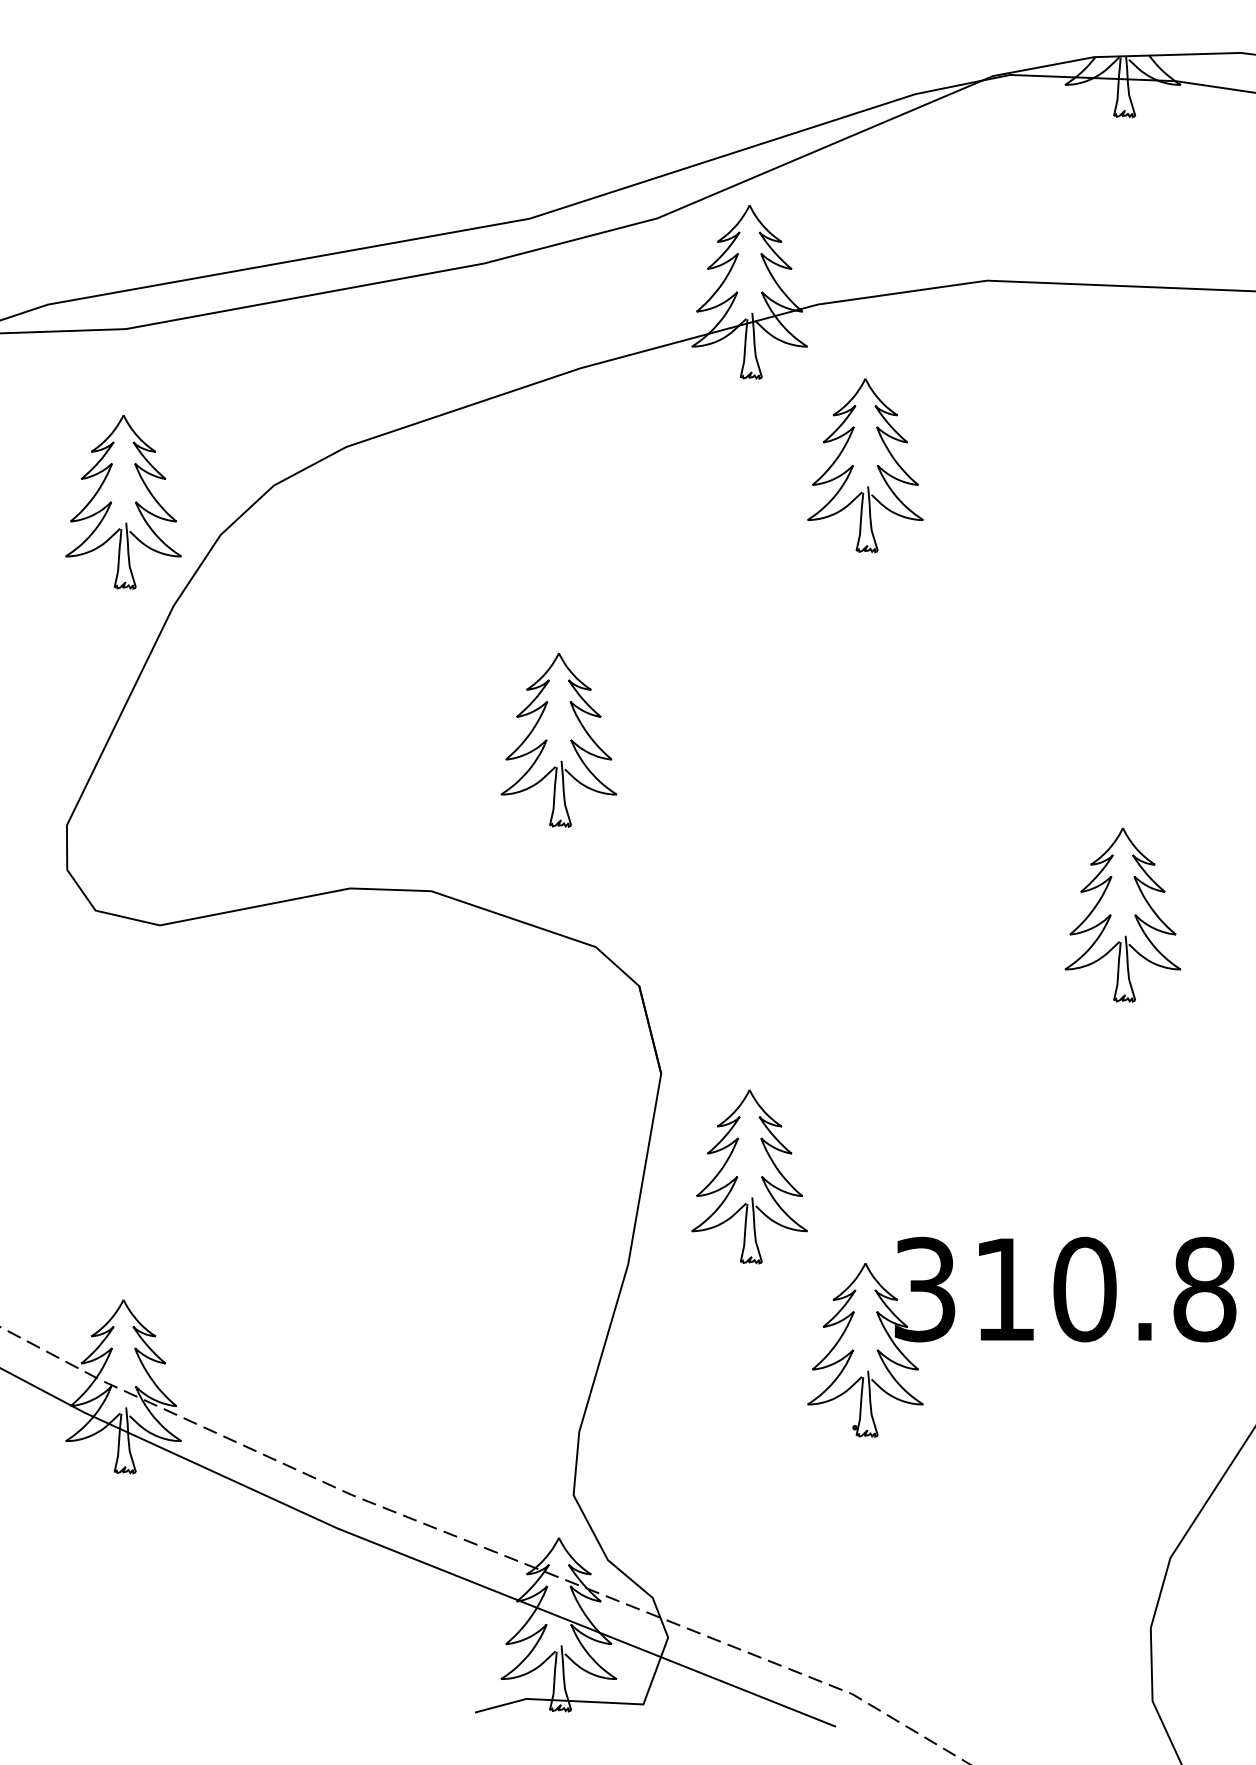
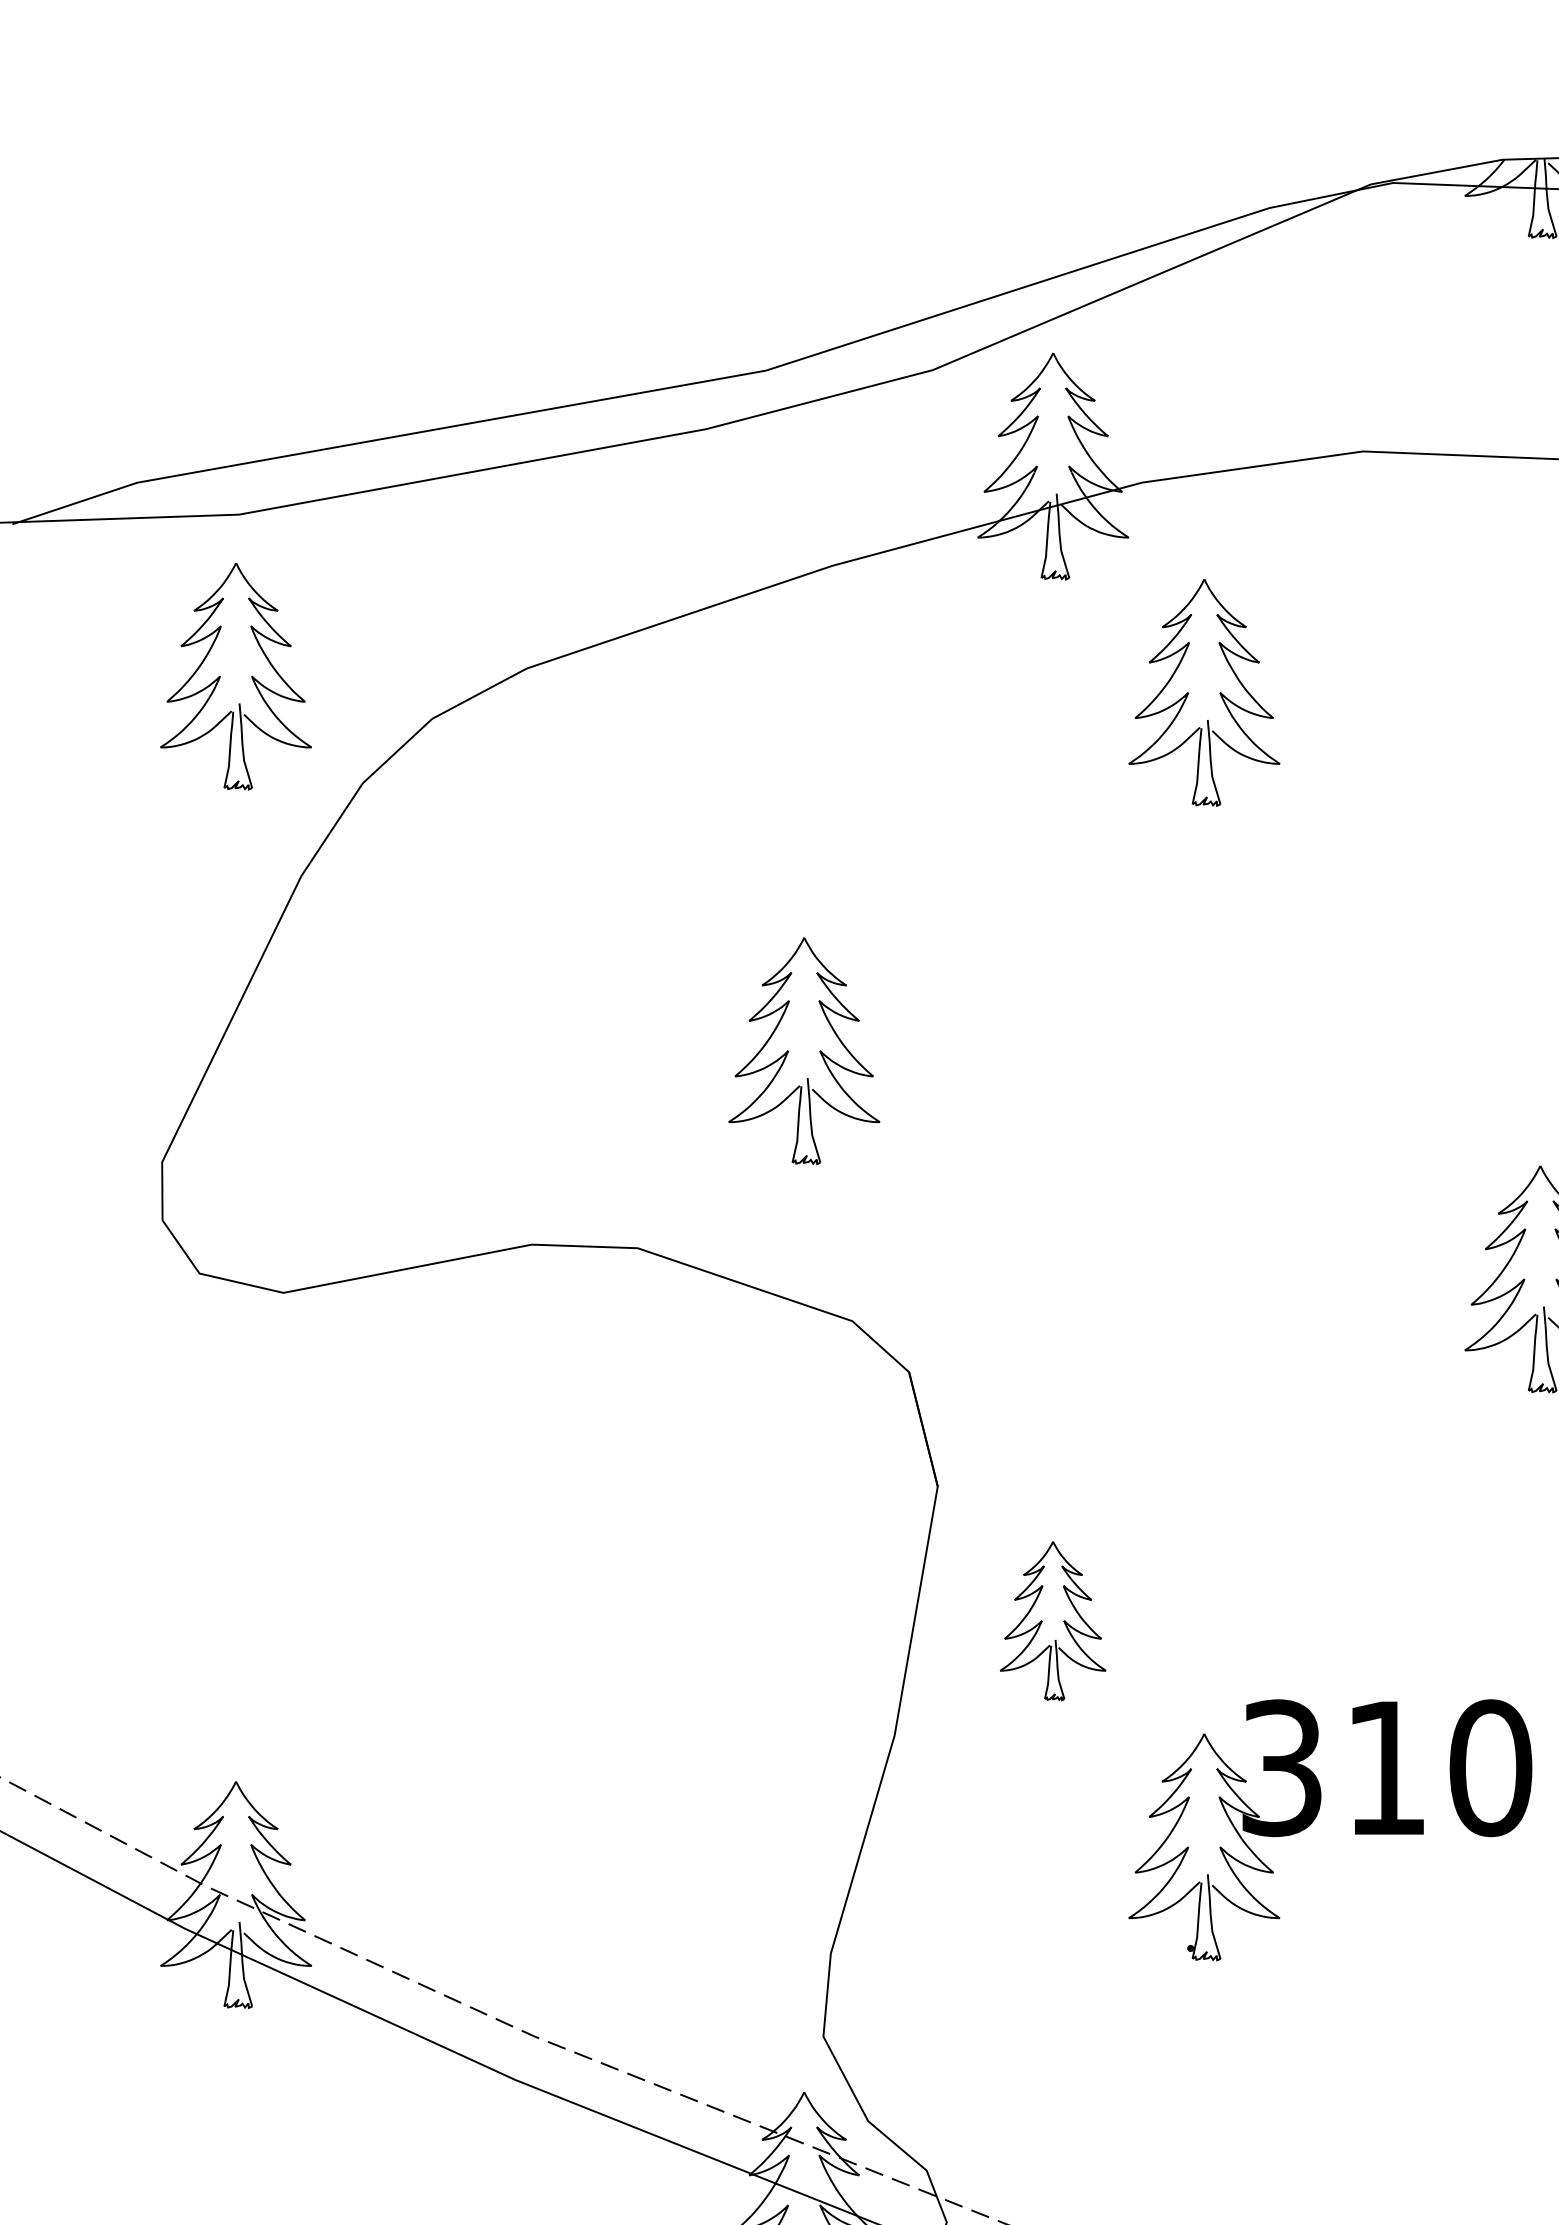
part: (111, 502) -> (220, 677), moved
part: (749, 1176) -> (1052, 1620), size x0.7

